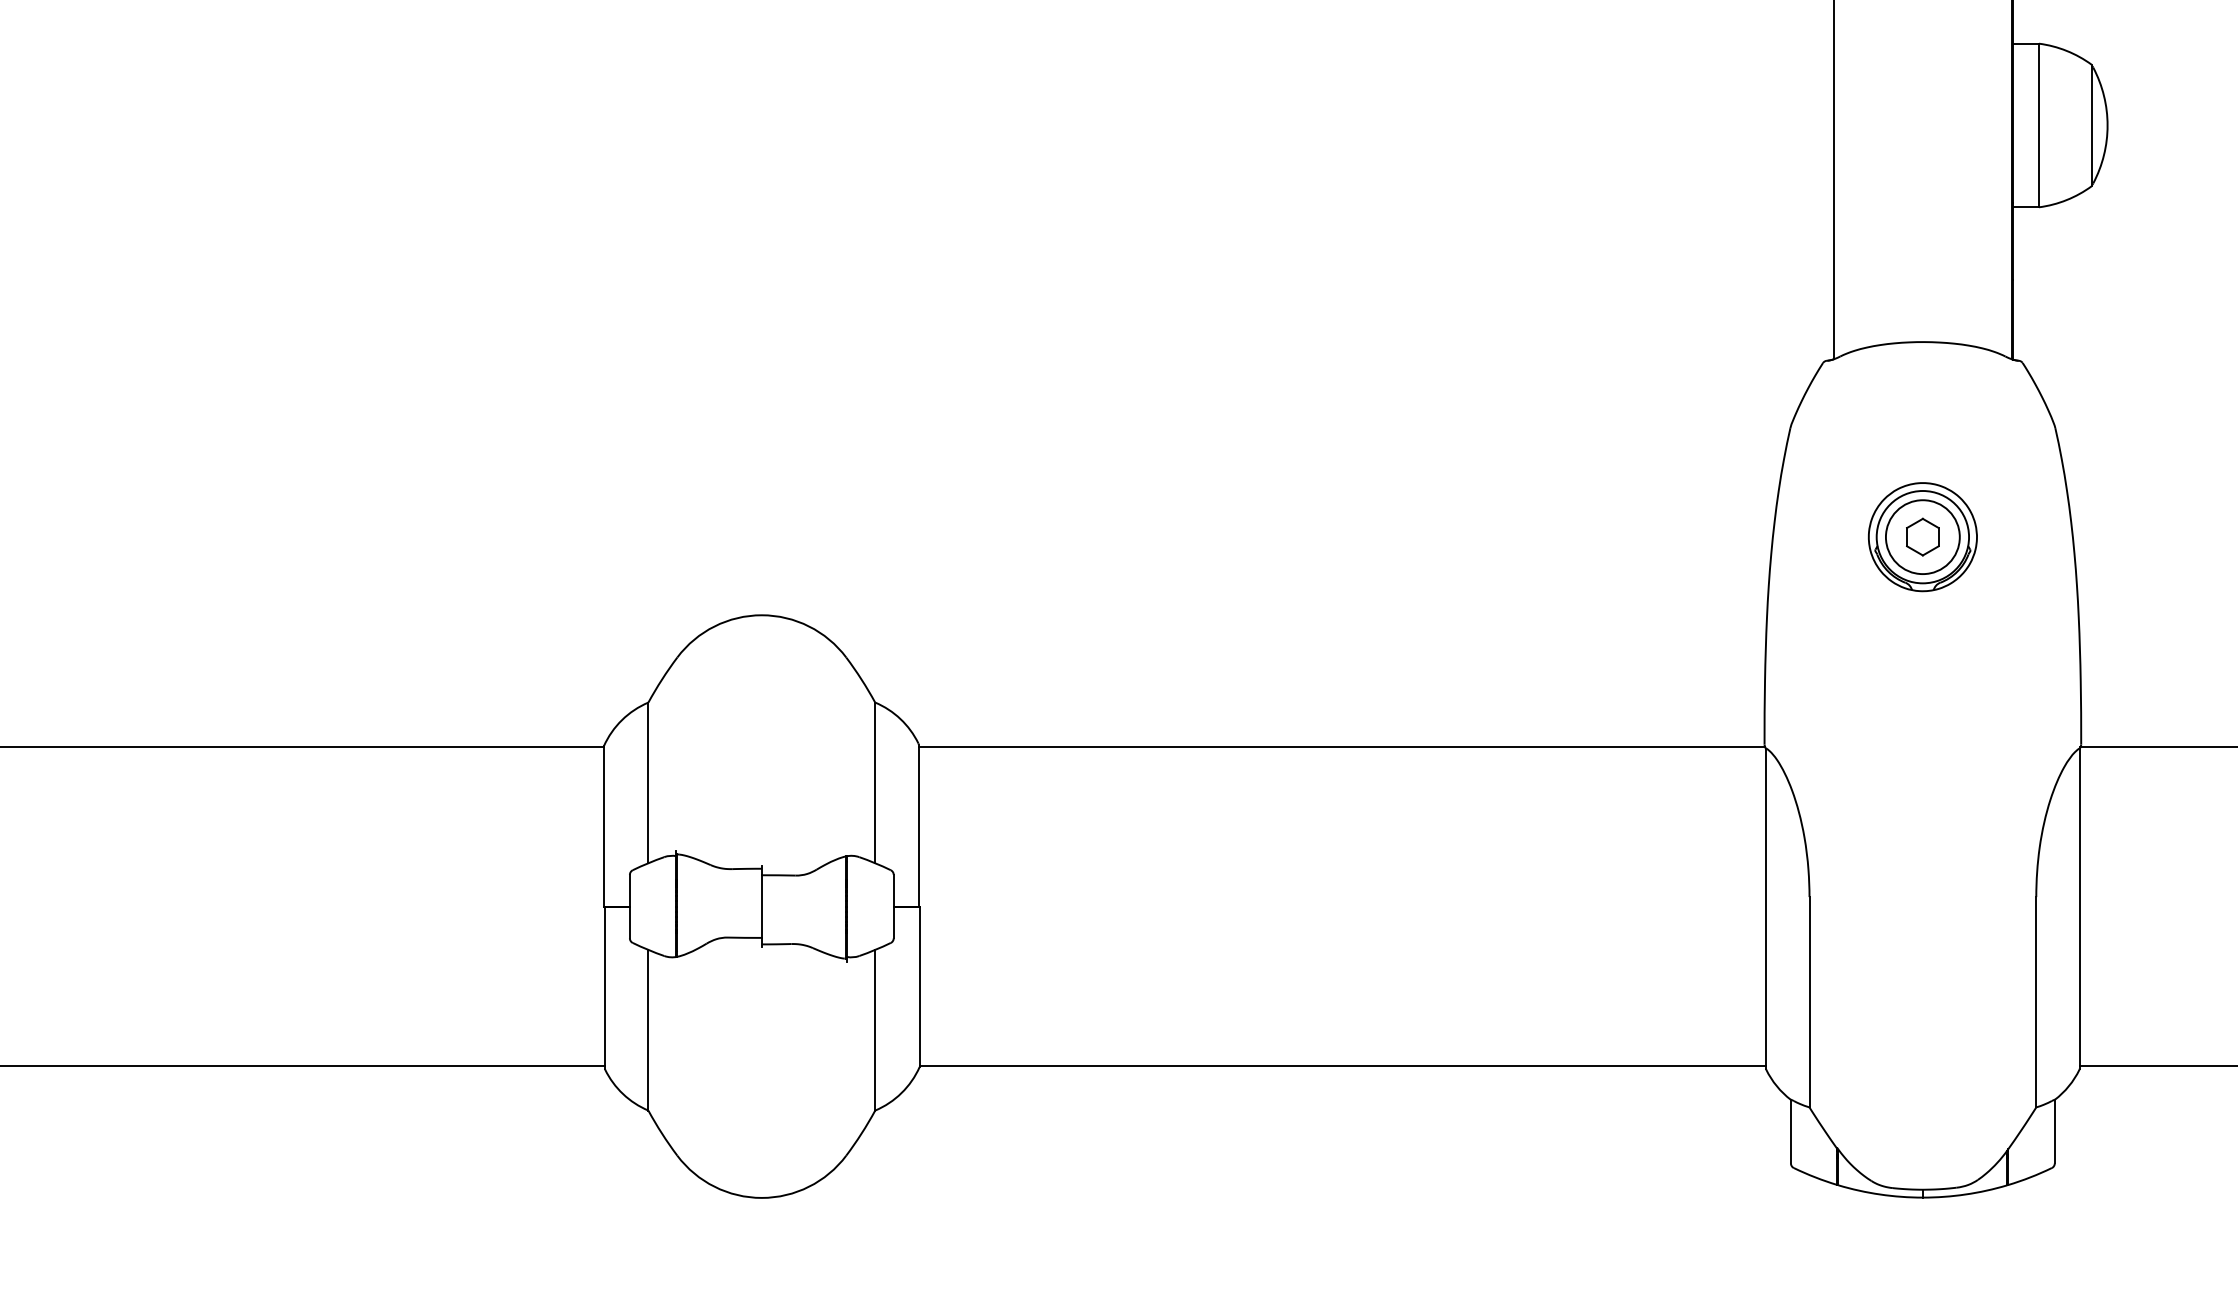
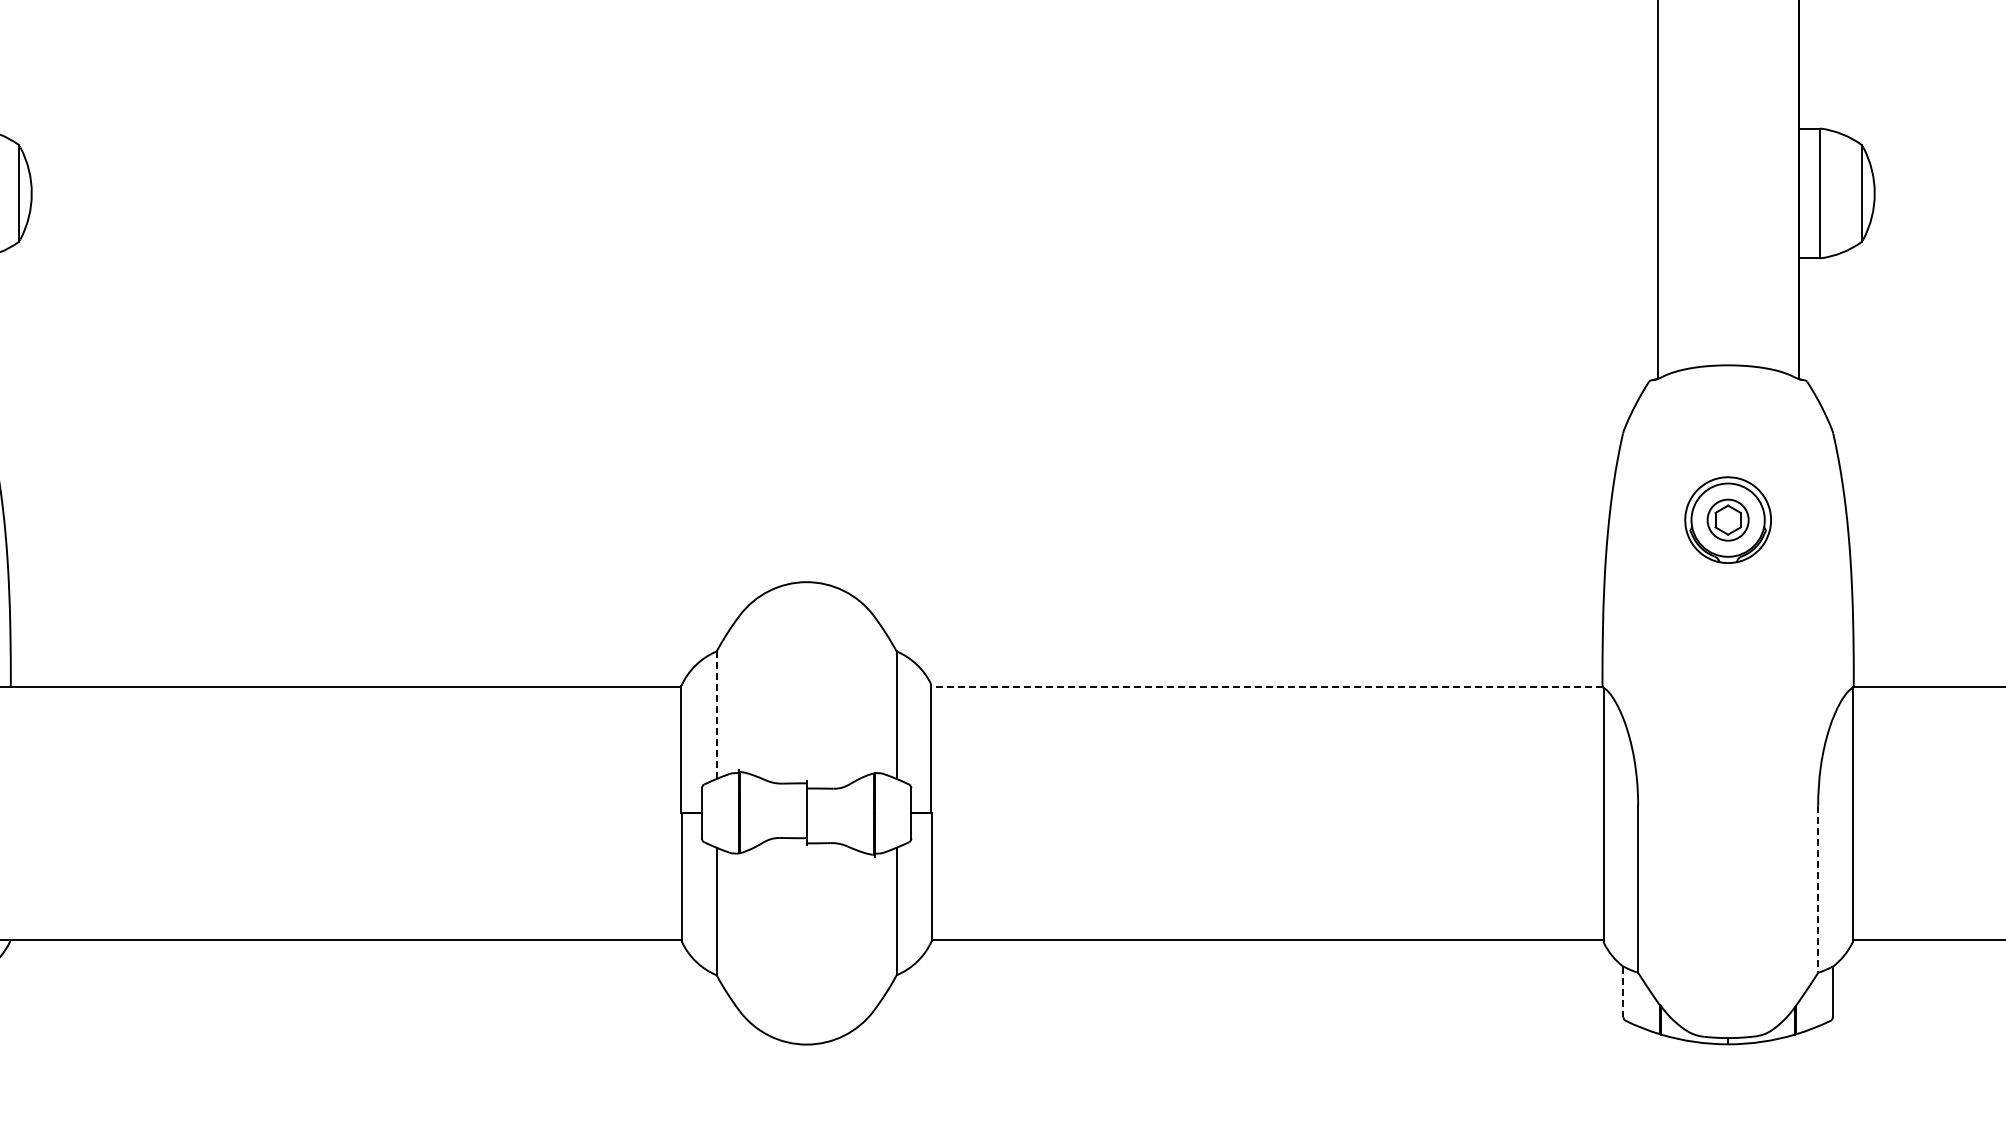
circle: (1922, 536) -> (1727, 519), size x0.7
line: (1342, 747) -> (1267, 687), solid -> dashed
line: (648, 783) -> (716, 715), solid -> dashed
line: (2036, 1002) -> (1818, 889), solid -> dashed
line: (1791, 1132) -> (1623, 992), solid -> dashed

